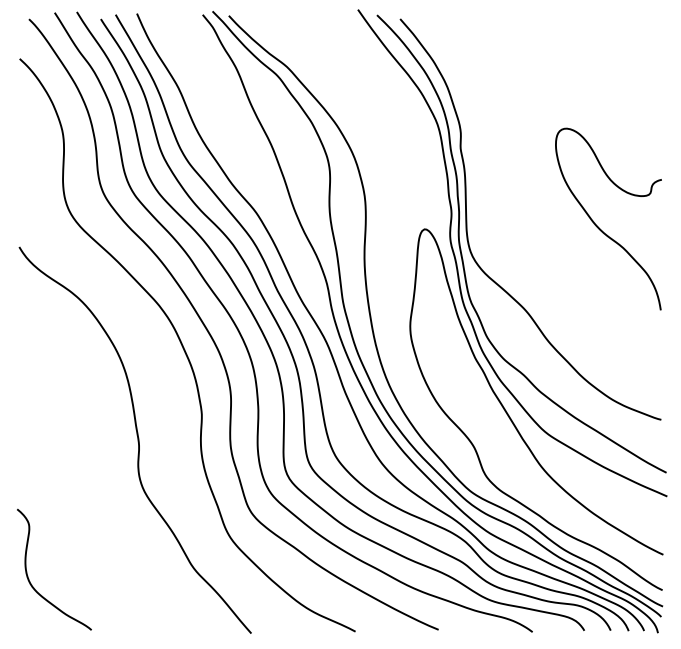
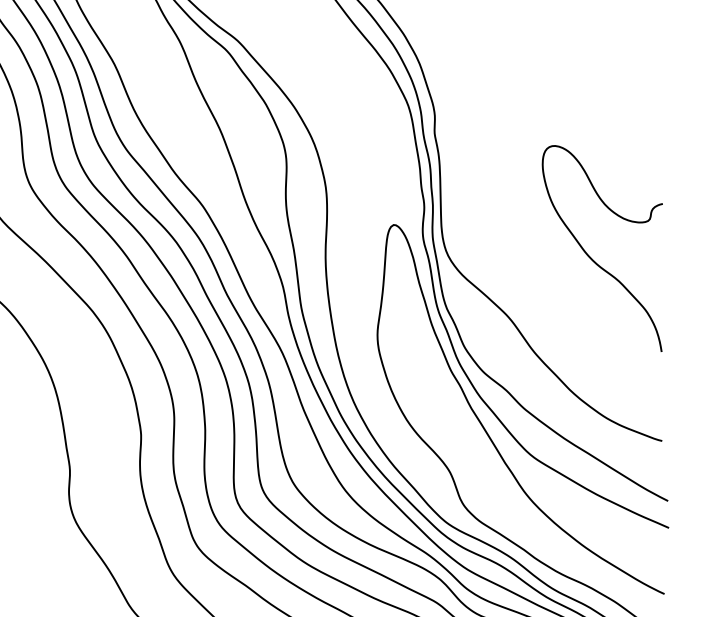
curve: (599, 227) -> (592, 258), moved

